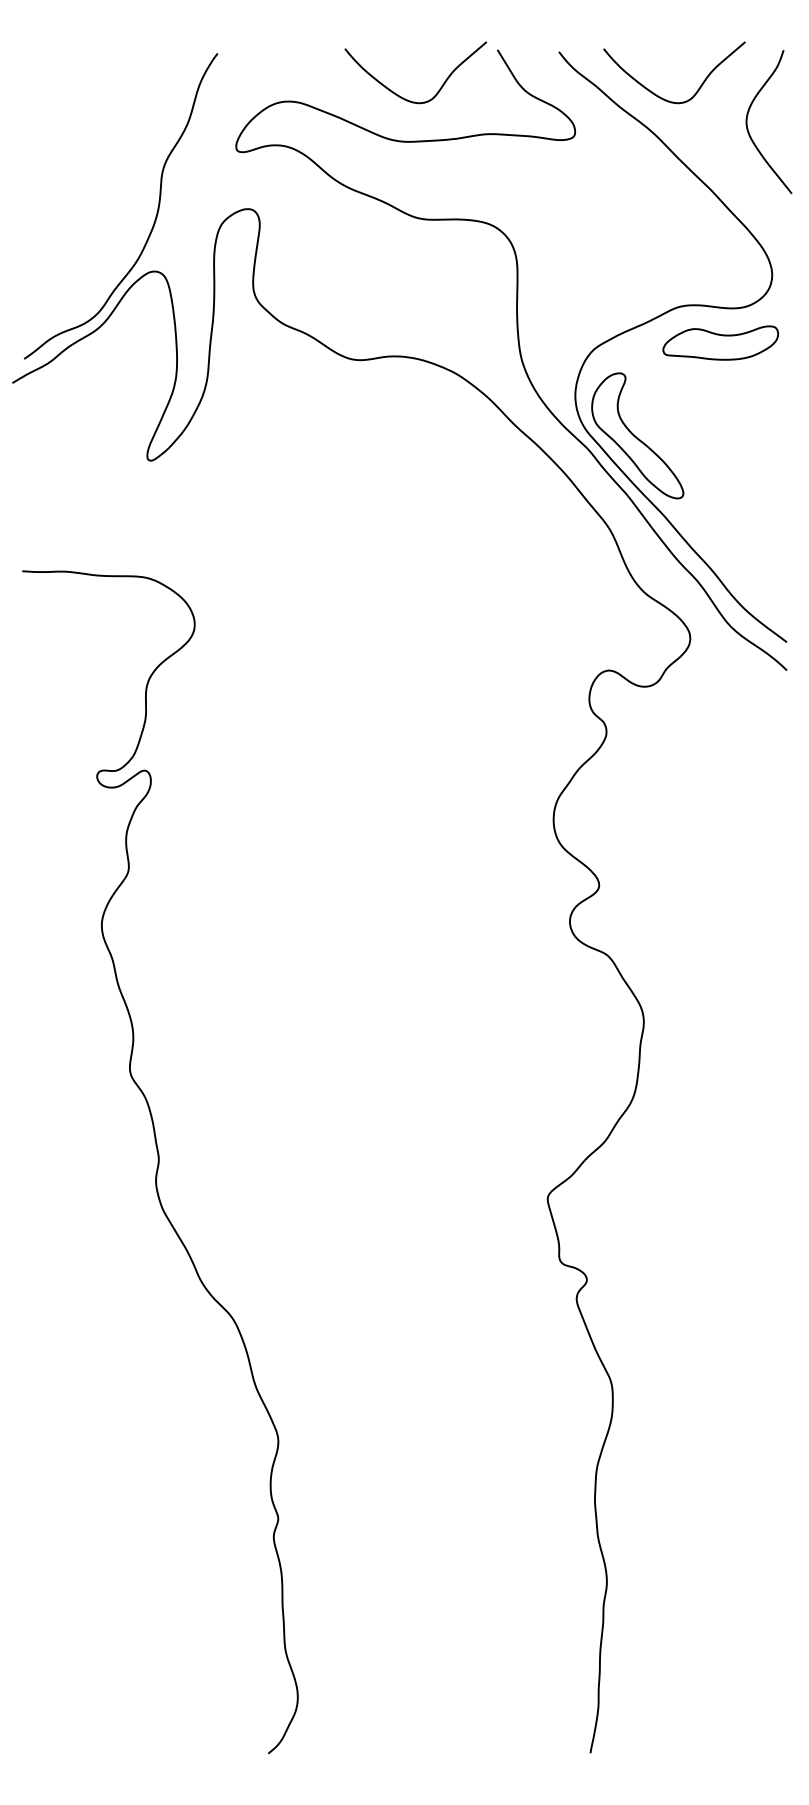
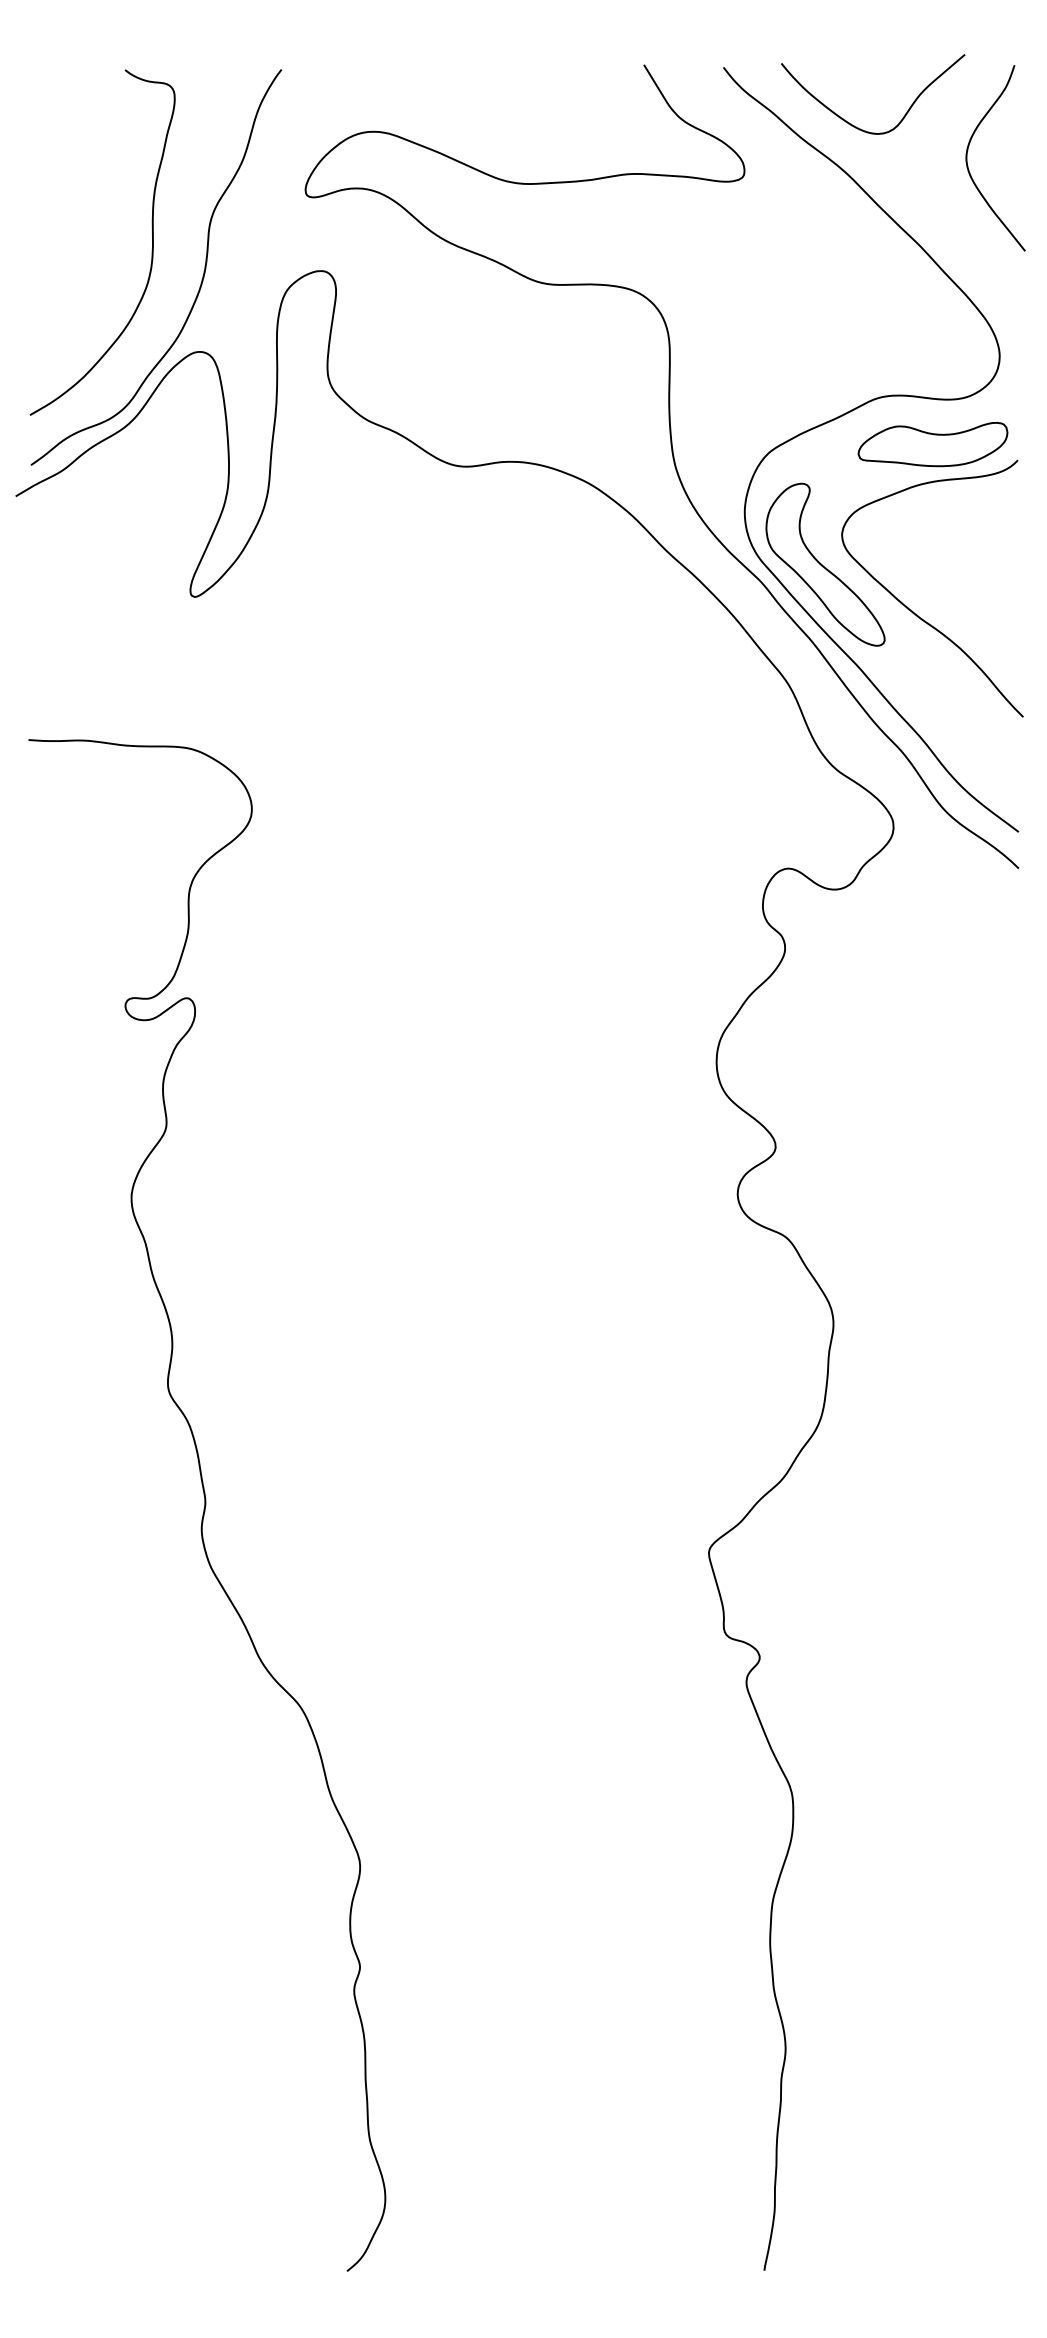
curve: (402, 97) -> (521, 126), removed
curve: (117, 192) -> (151, 249), added
curve: (704, 471) -> (912, 610), added

